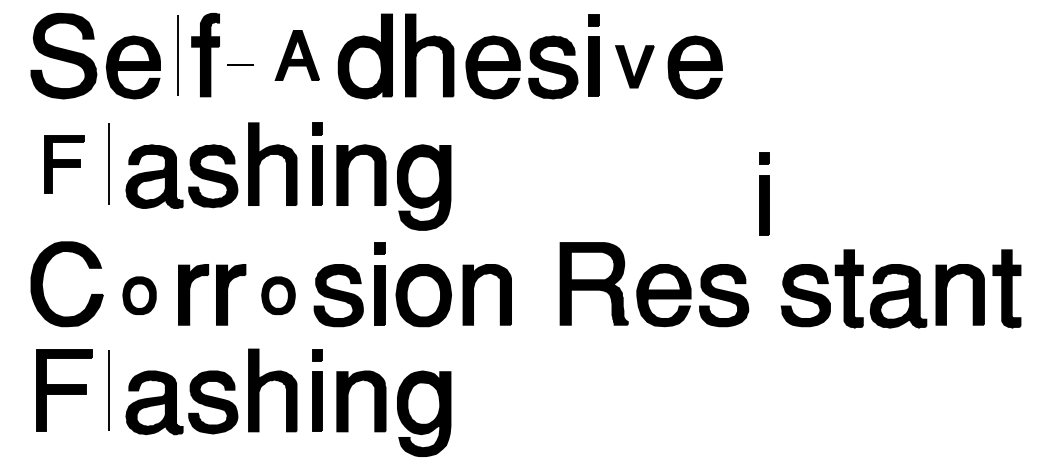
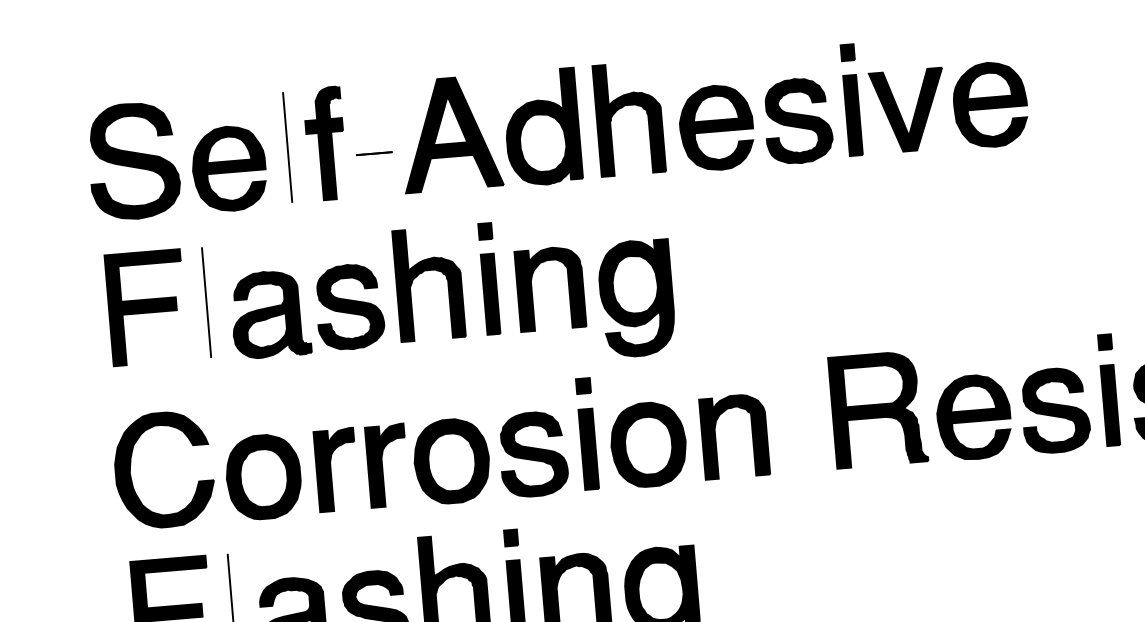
part: (297, 55) -> (450, 133), size x1.67
part: (634, 66) -> (908, 110), size x1.43
part: (64, 163) -> (146, 306), size x1.43
part: (764, 193) -> (1108, 389), moved
part: (139, 295) -> (263, 477), size x1.67
part: (278, 295) -> (451, 461), size x1.67

